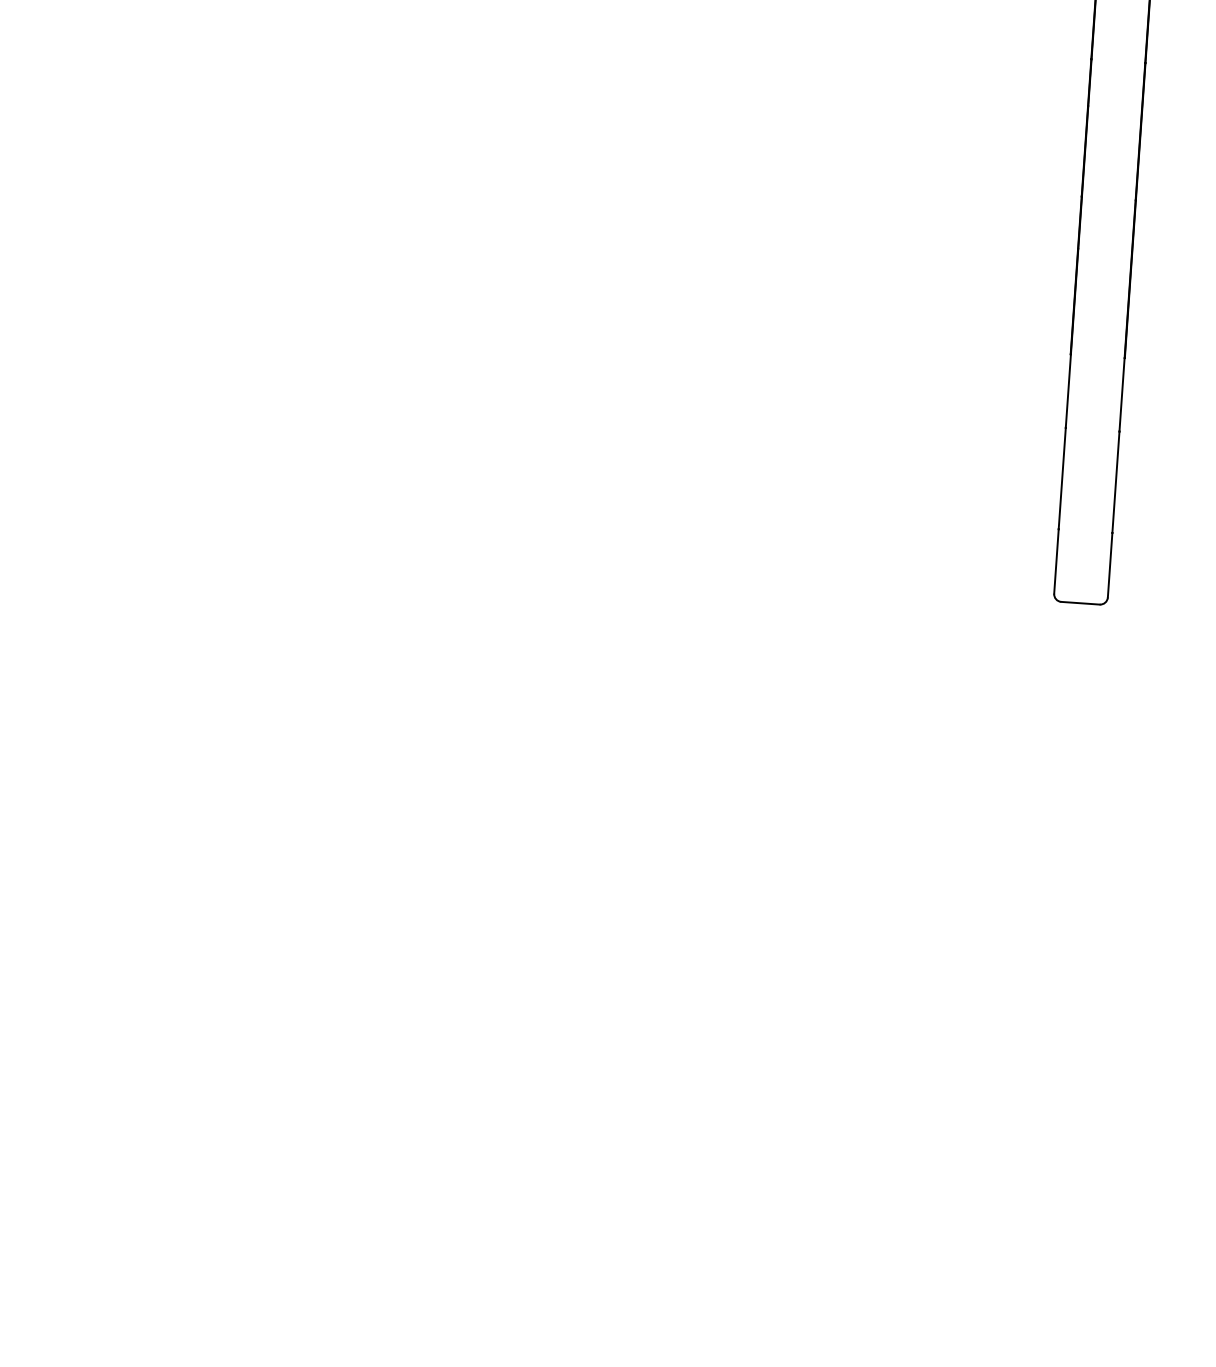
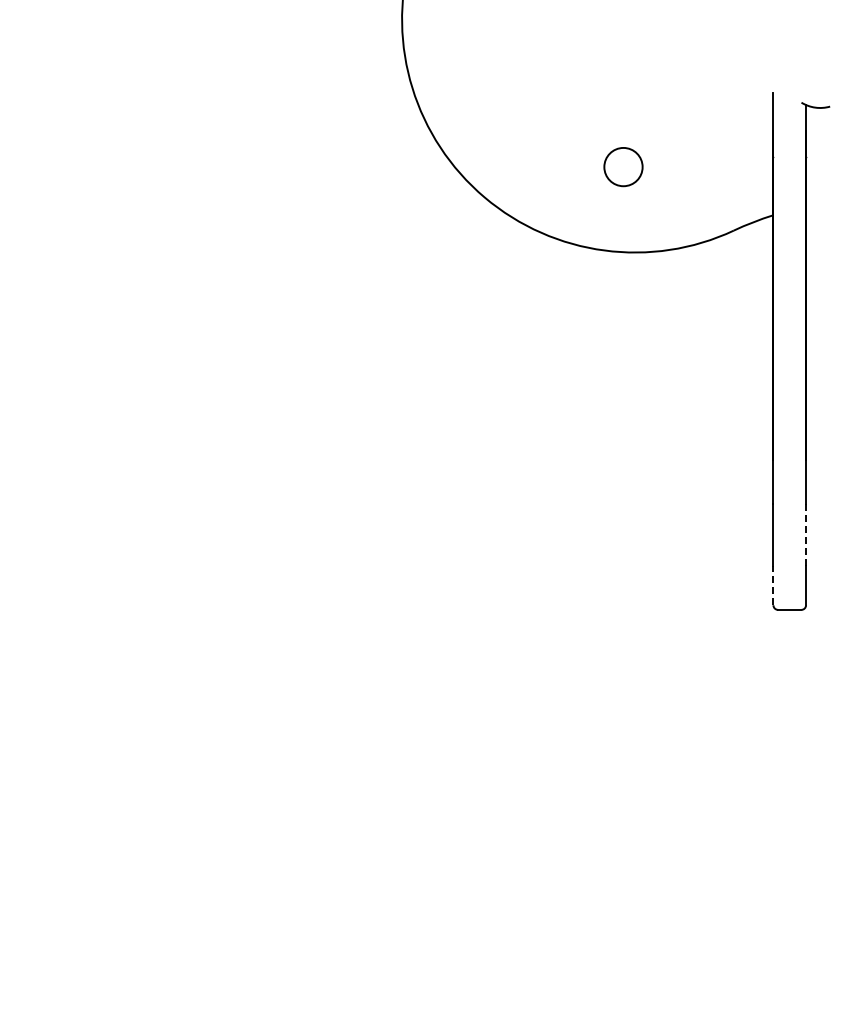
line: (1116, 482) -> (806, 535), solid -> dashed
line: (1056, 561) -> (773, 585), solid -> dashed

